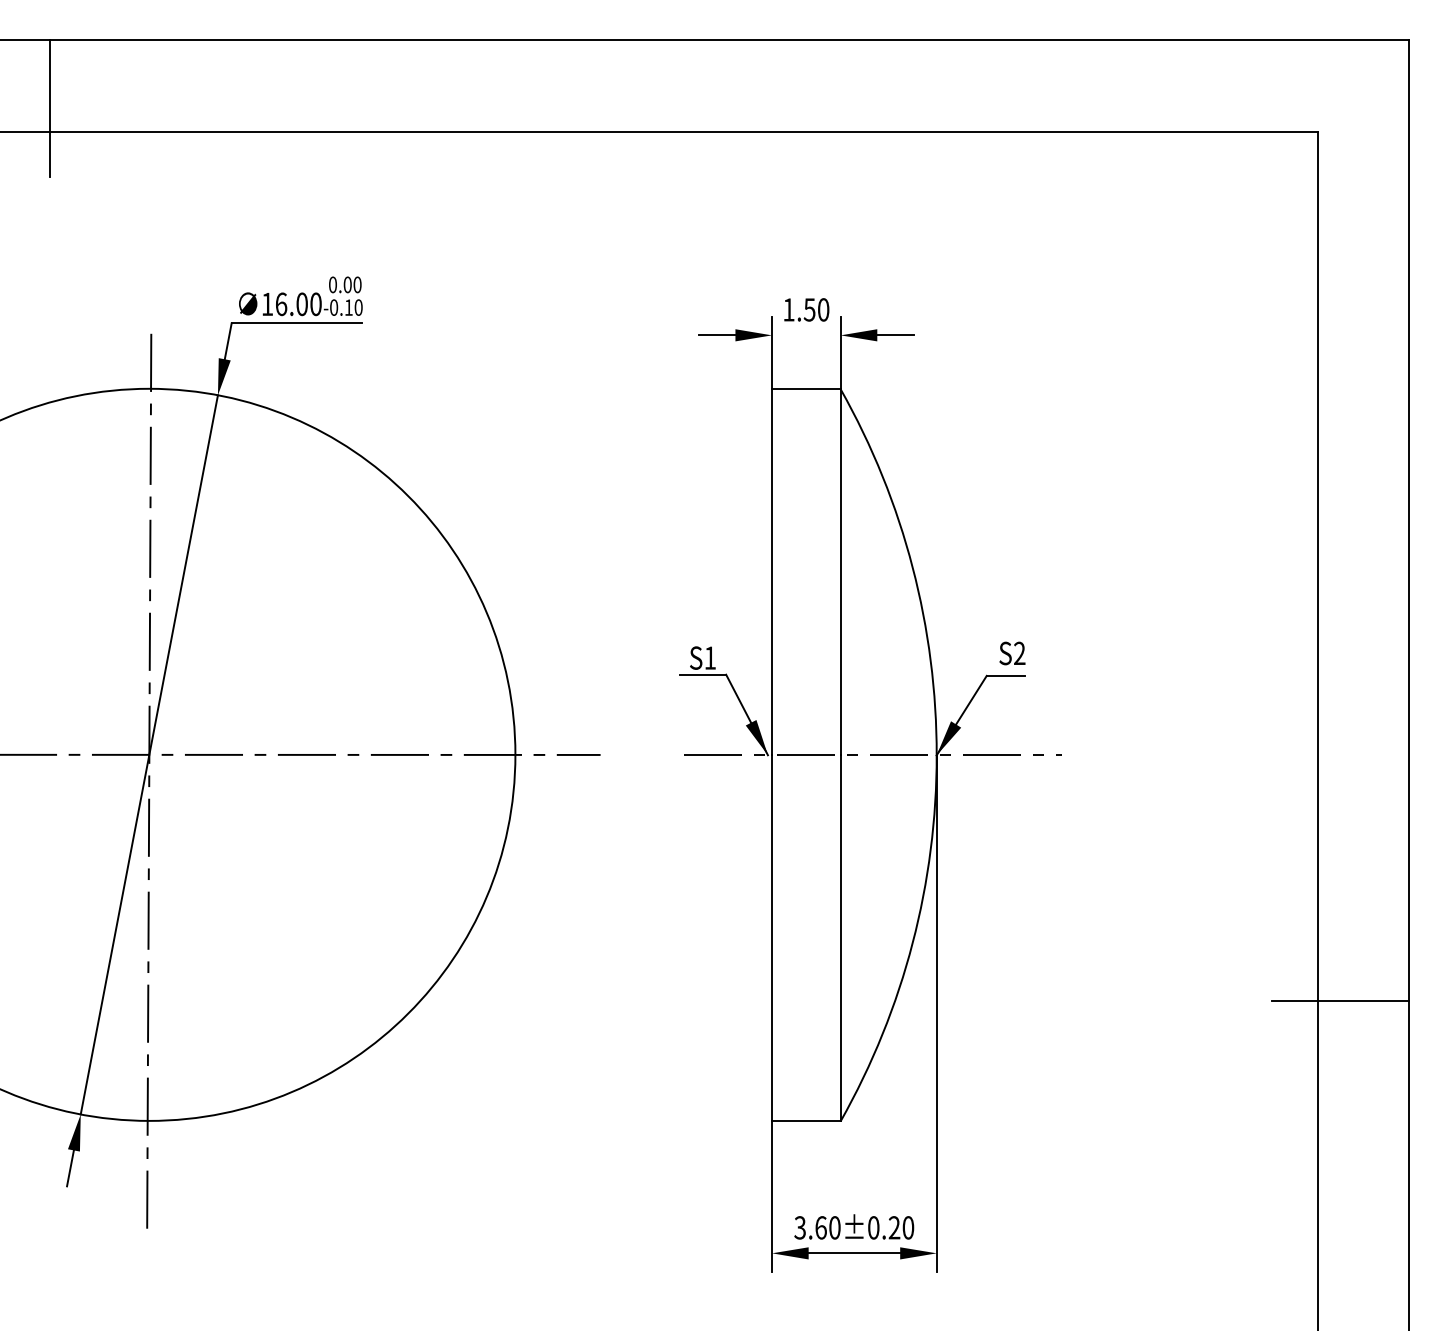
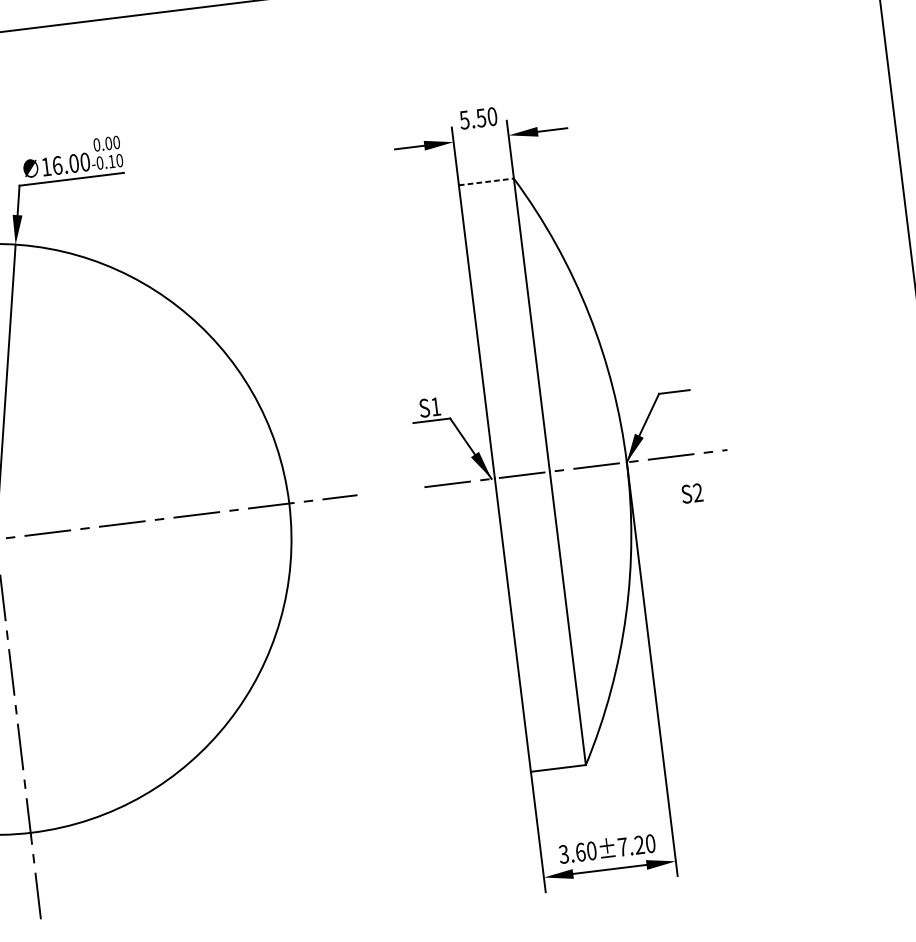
text: (788, 309) -> (464, 119), 1.50 -> 5.50
line: (806, 389) -> (486, 182), solid -> dashed
text: (1012, 653) -> (692, 493), moved
text: (873, 1227) -> (622, 846), 3.60±0.20 -> 3.60±7.20

